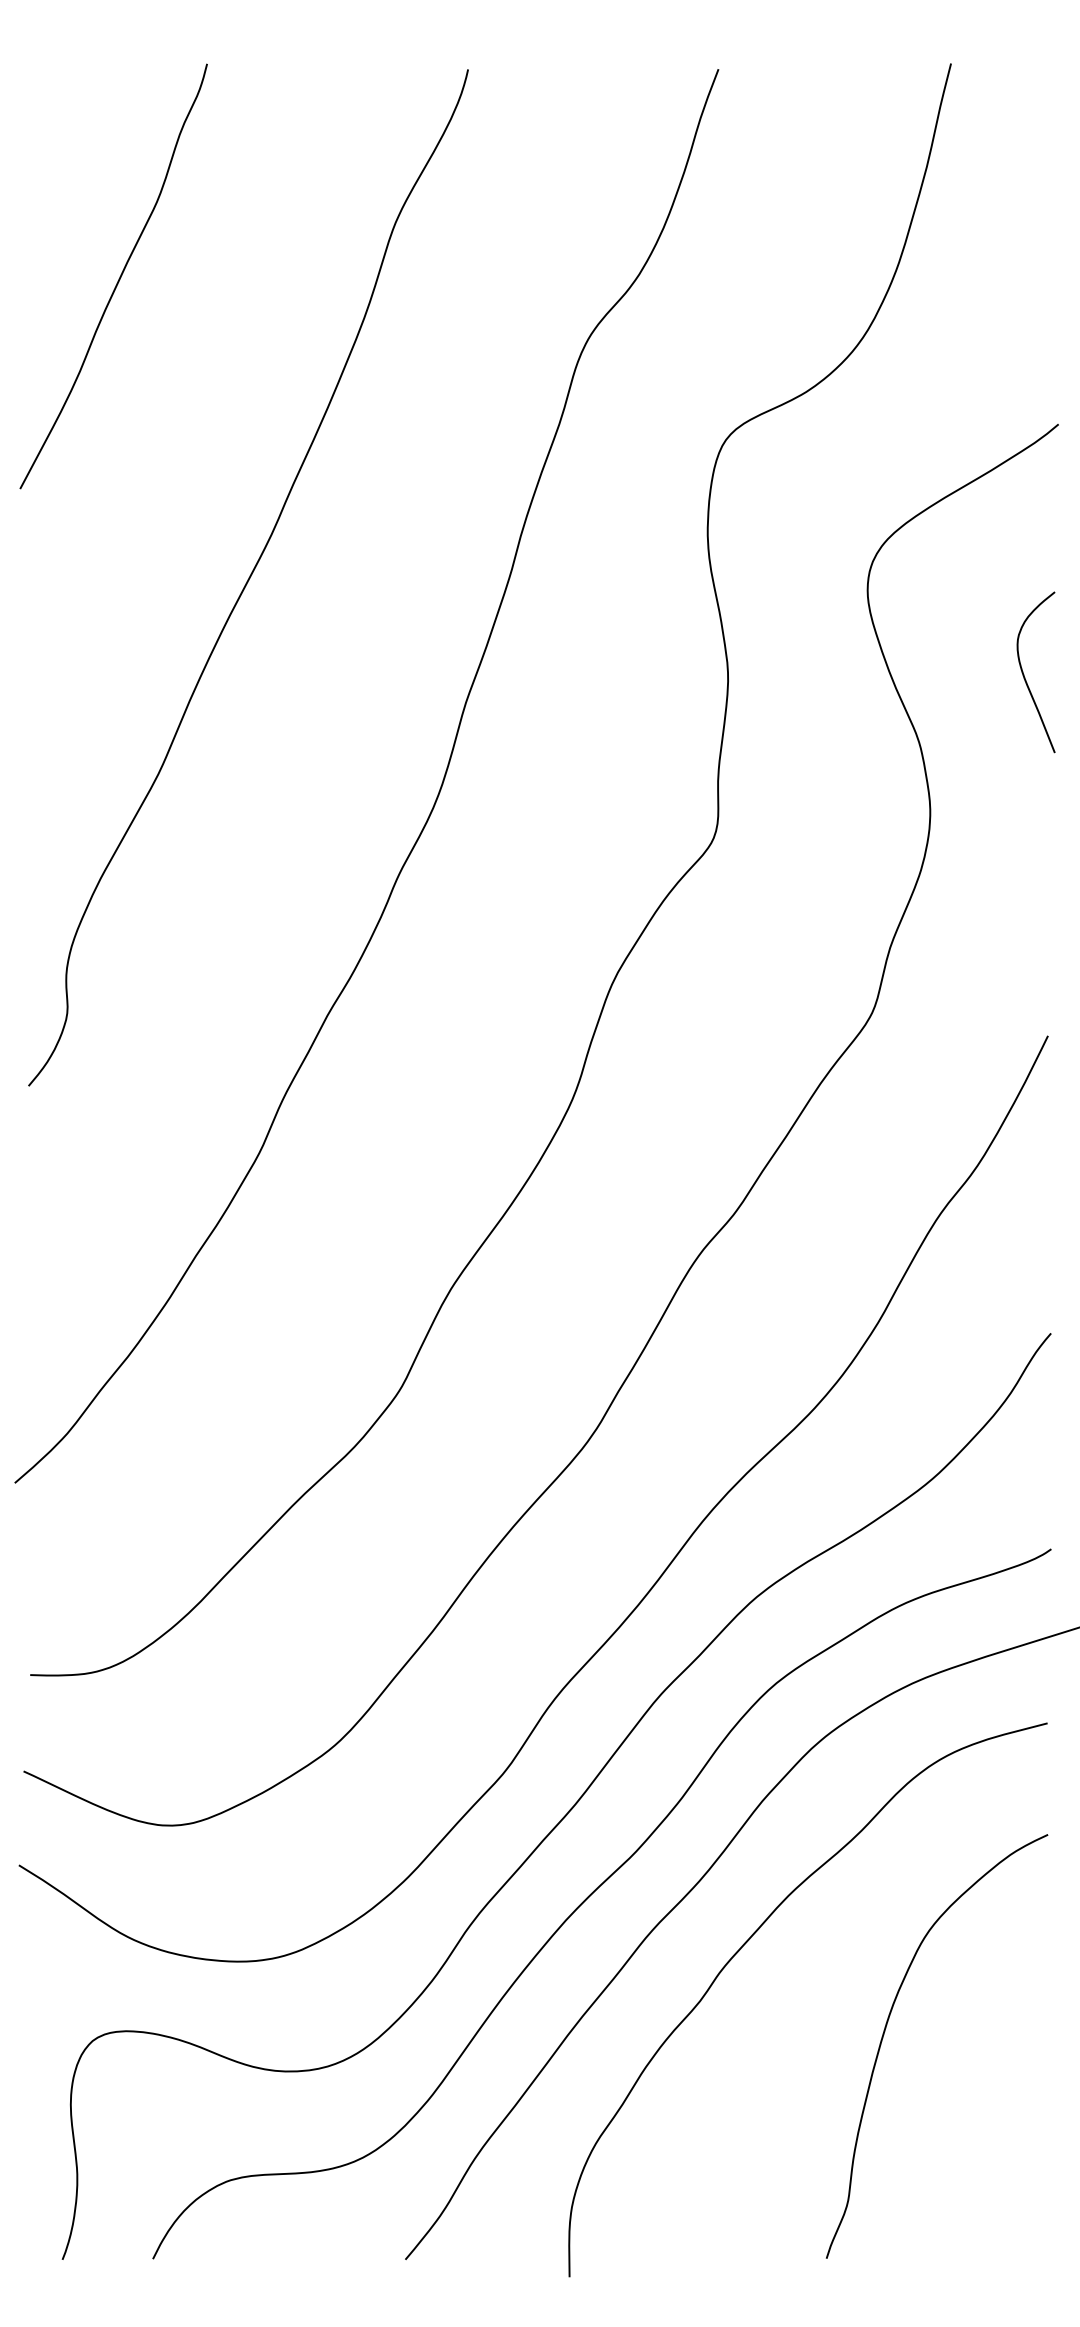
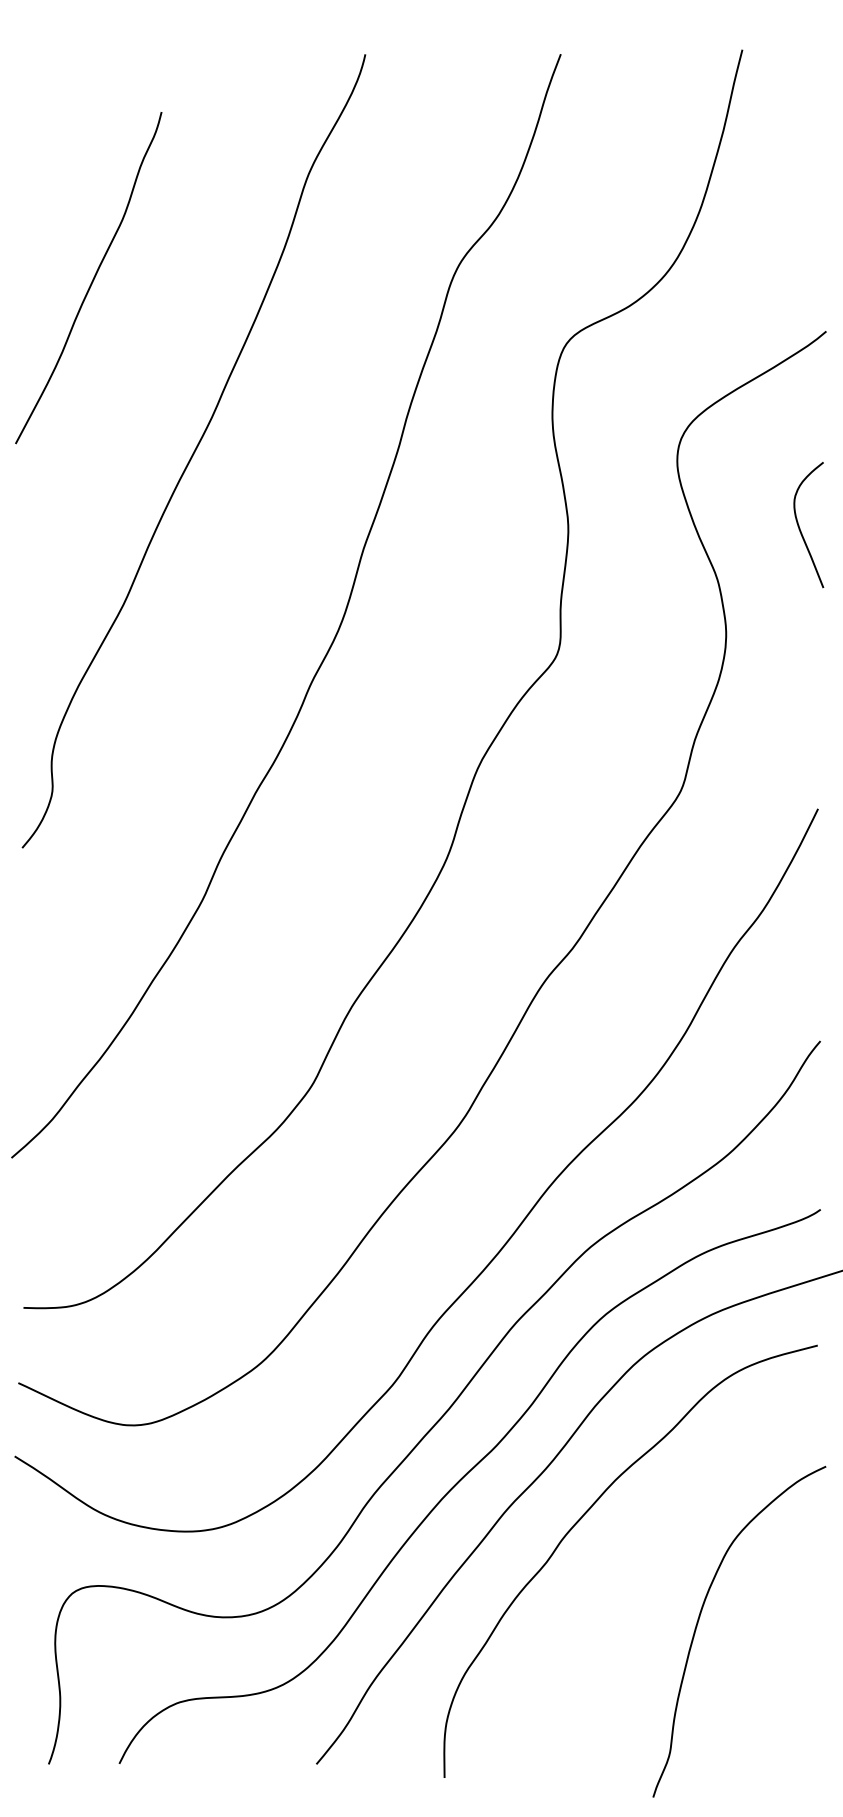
curve: (118, 278) -> (92, 279), moved
curve: (887, 2028) -> (700, 1617), moved

